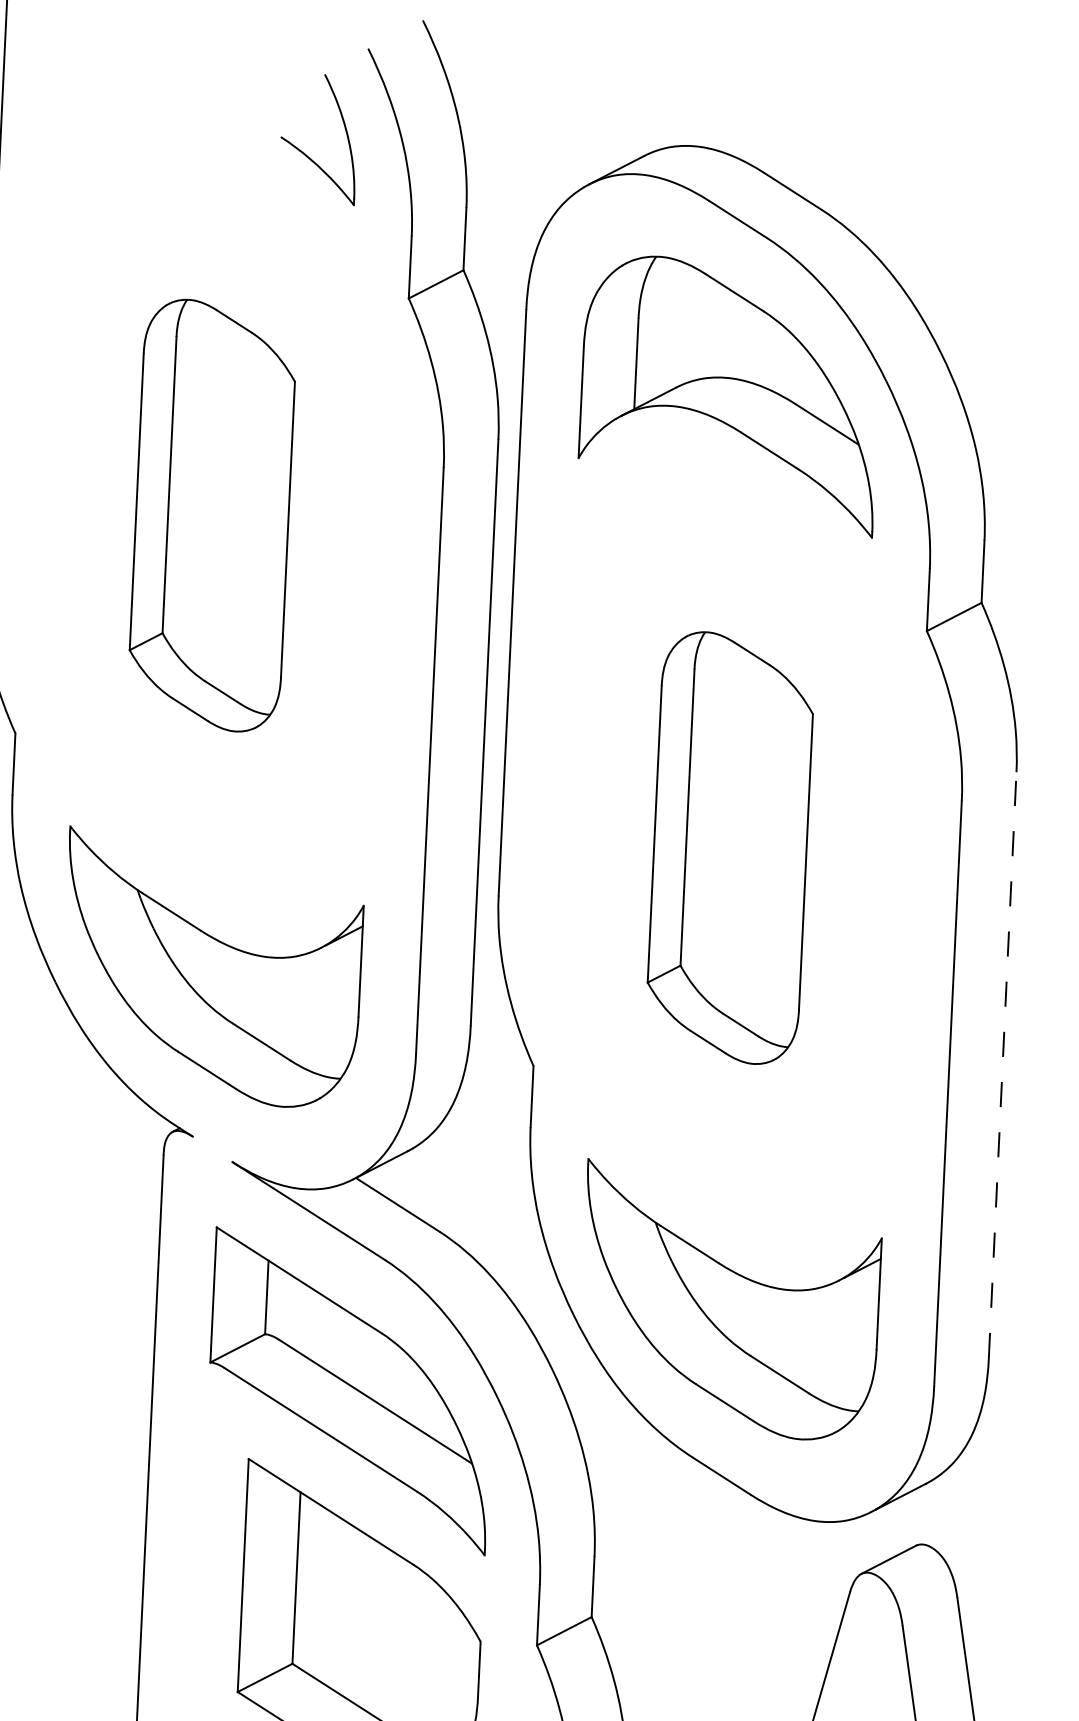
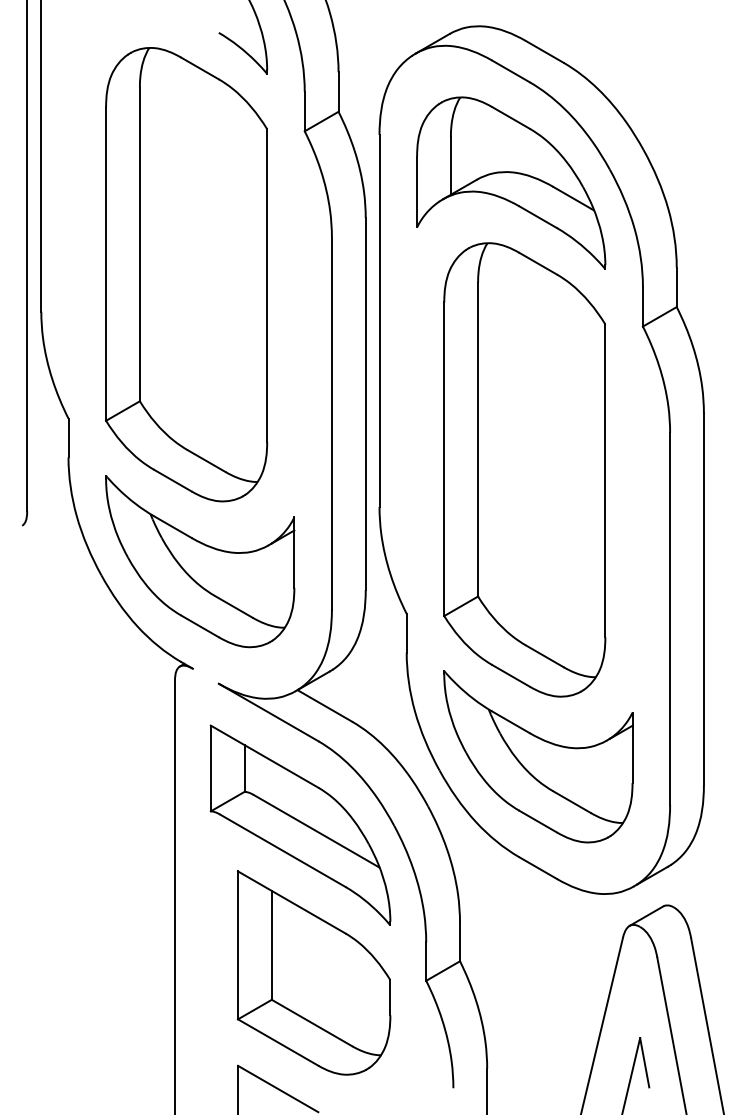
part: (211, 515) -> (186, 274), size x1.67
part: (729, 847) -> (524, 469), size x1.67
line: (1002, 1065) -> (703, 599), dashed -> solid

